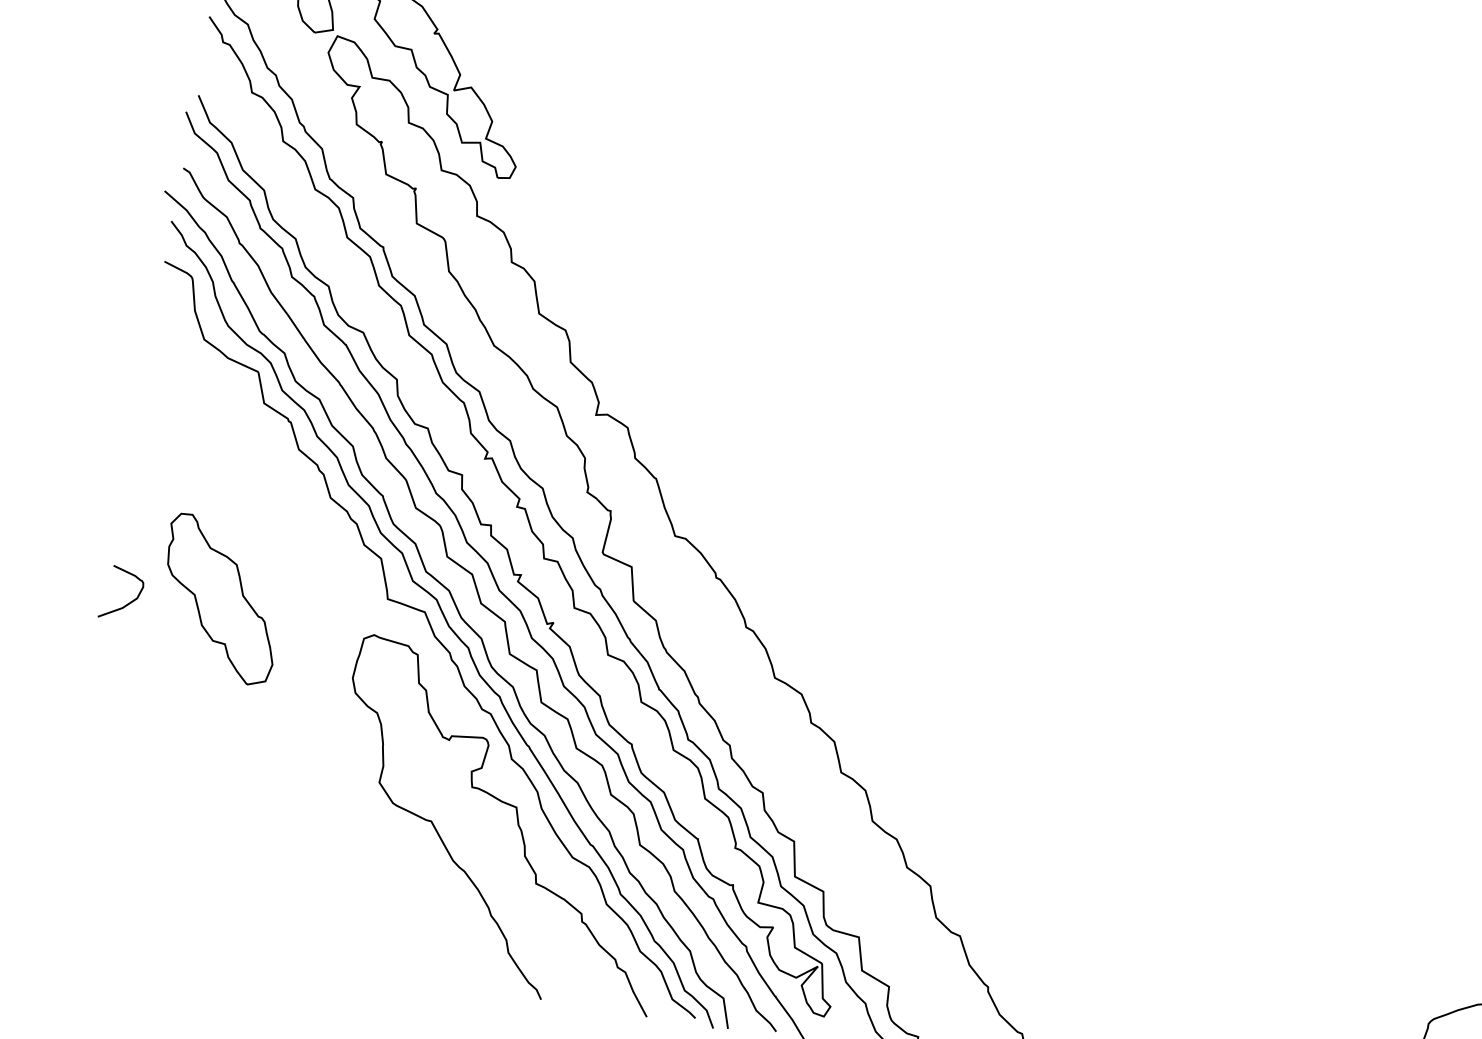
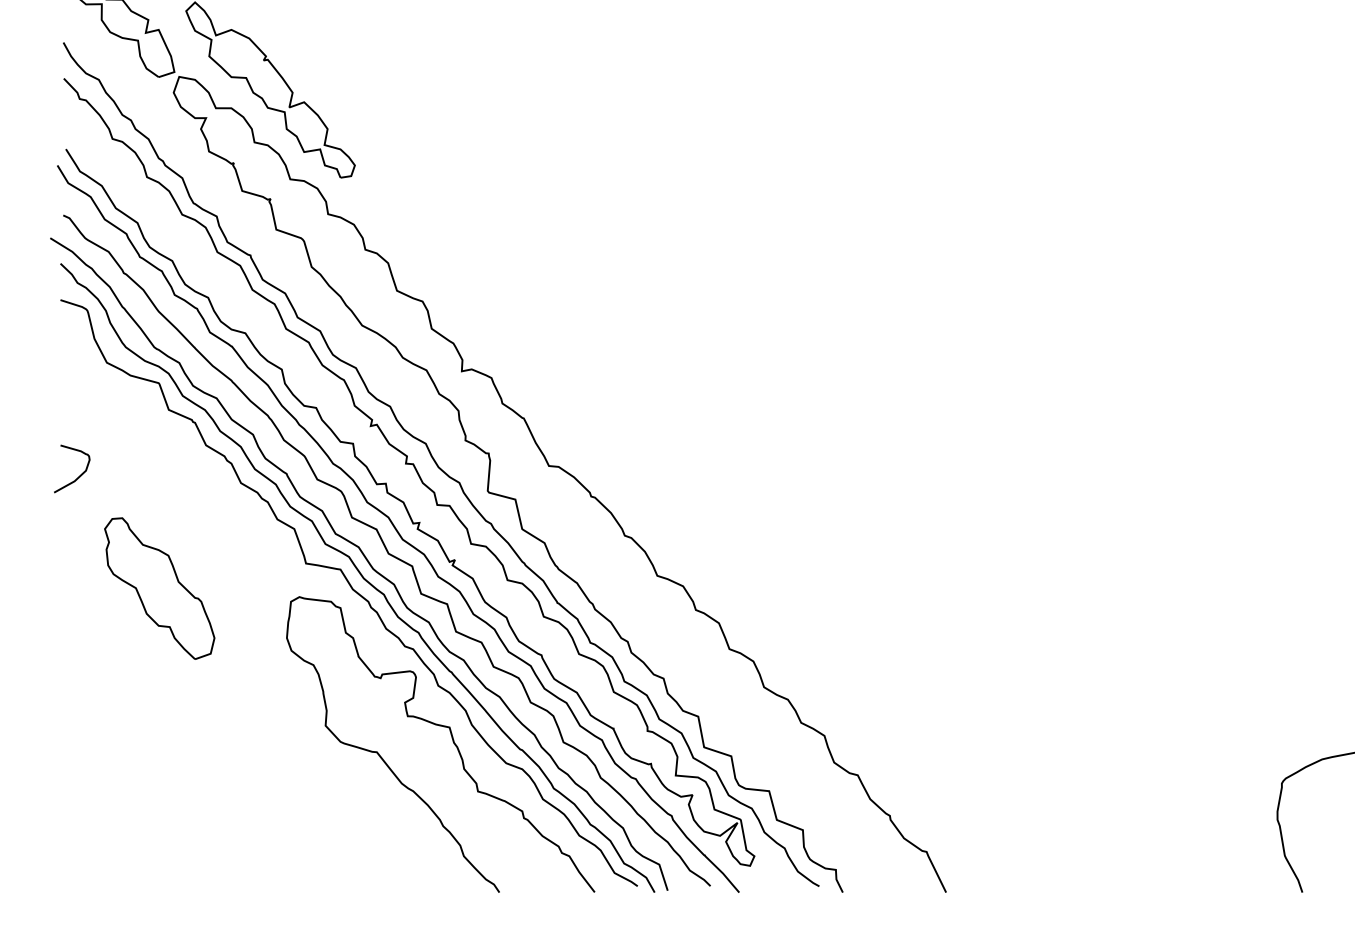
curve: (129, 602) -> (79, 475), moved

